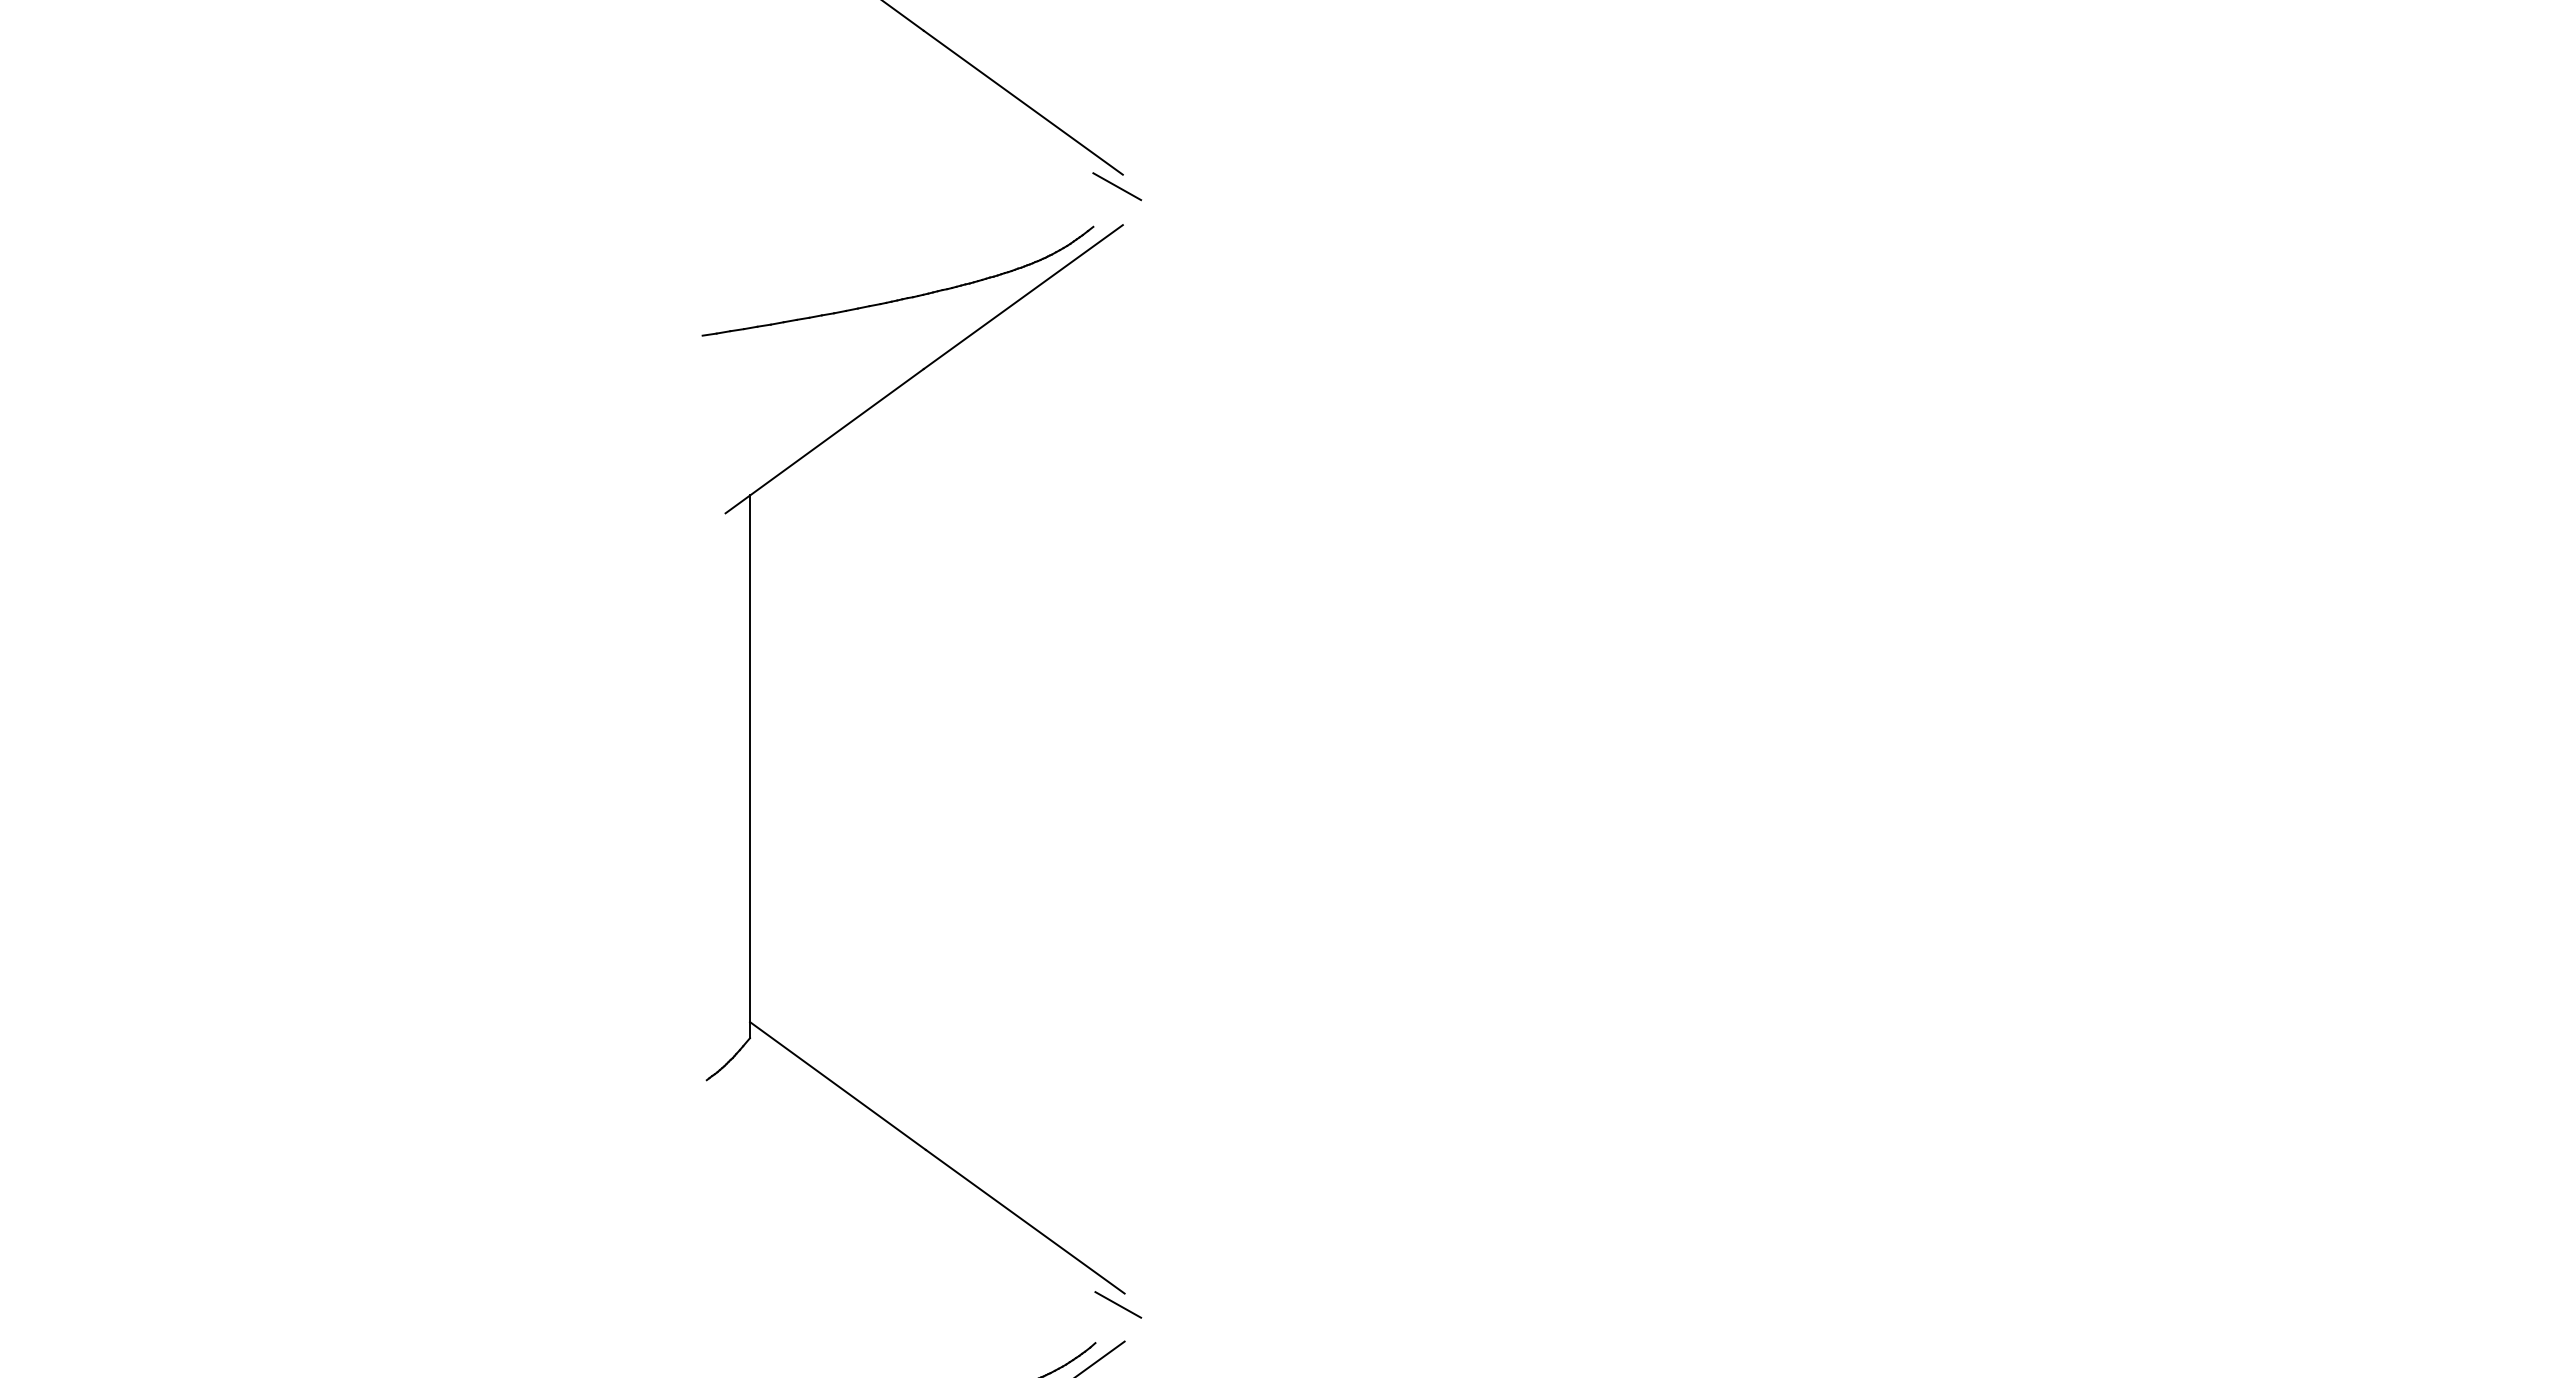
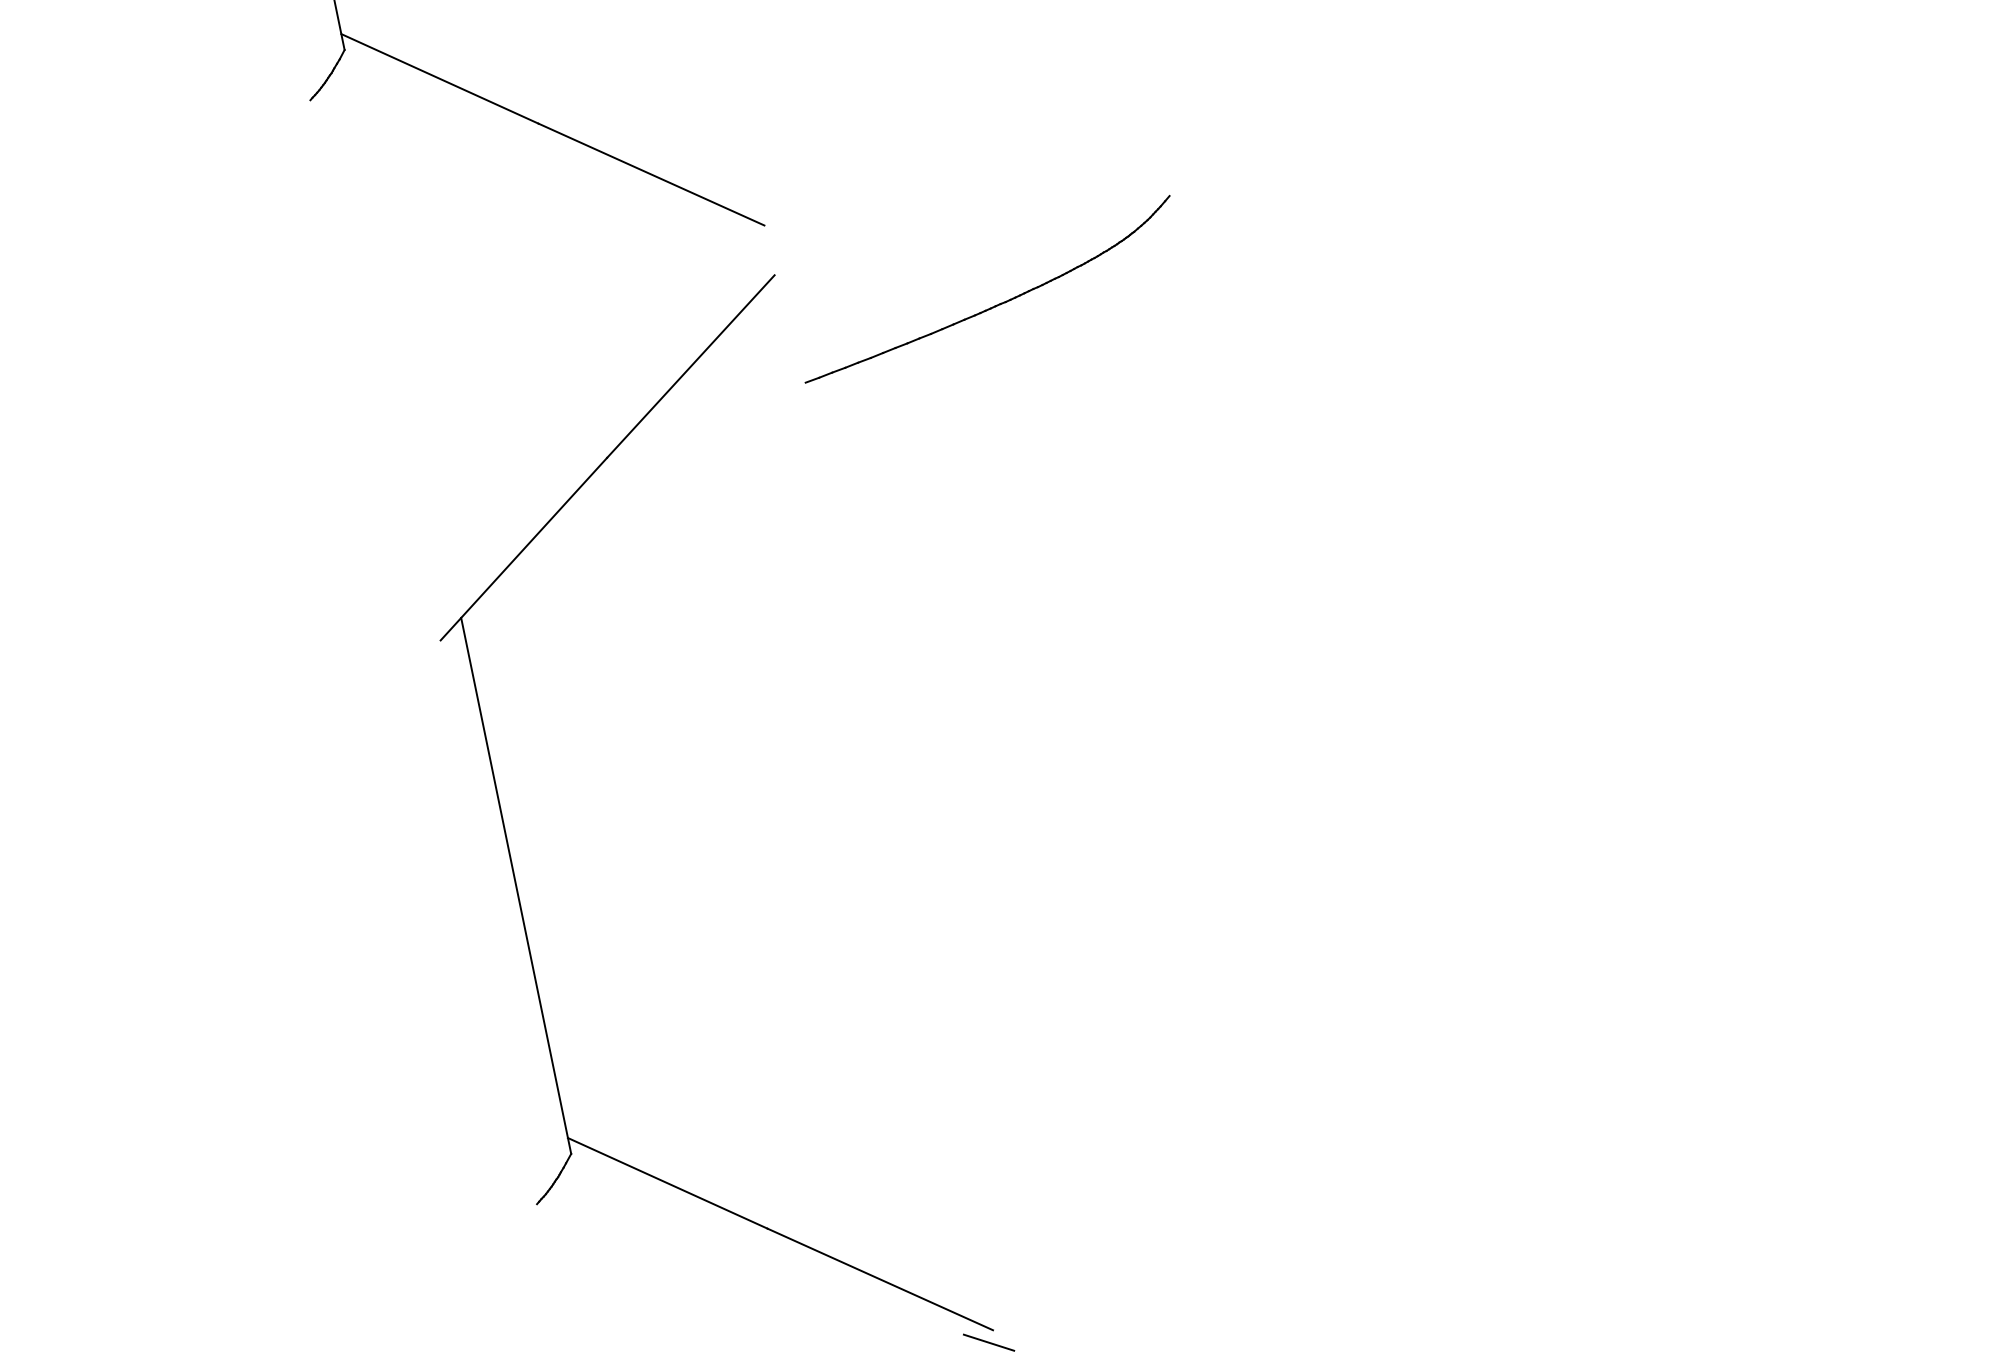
line: (1117, 186) -> (761, 238), removed
part: (900, 298) -> (993, 305), moved

